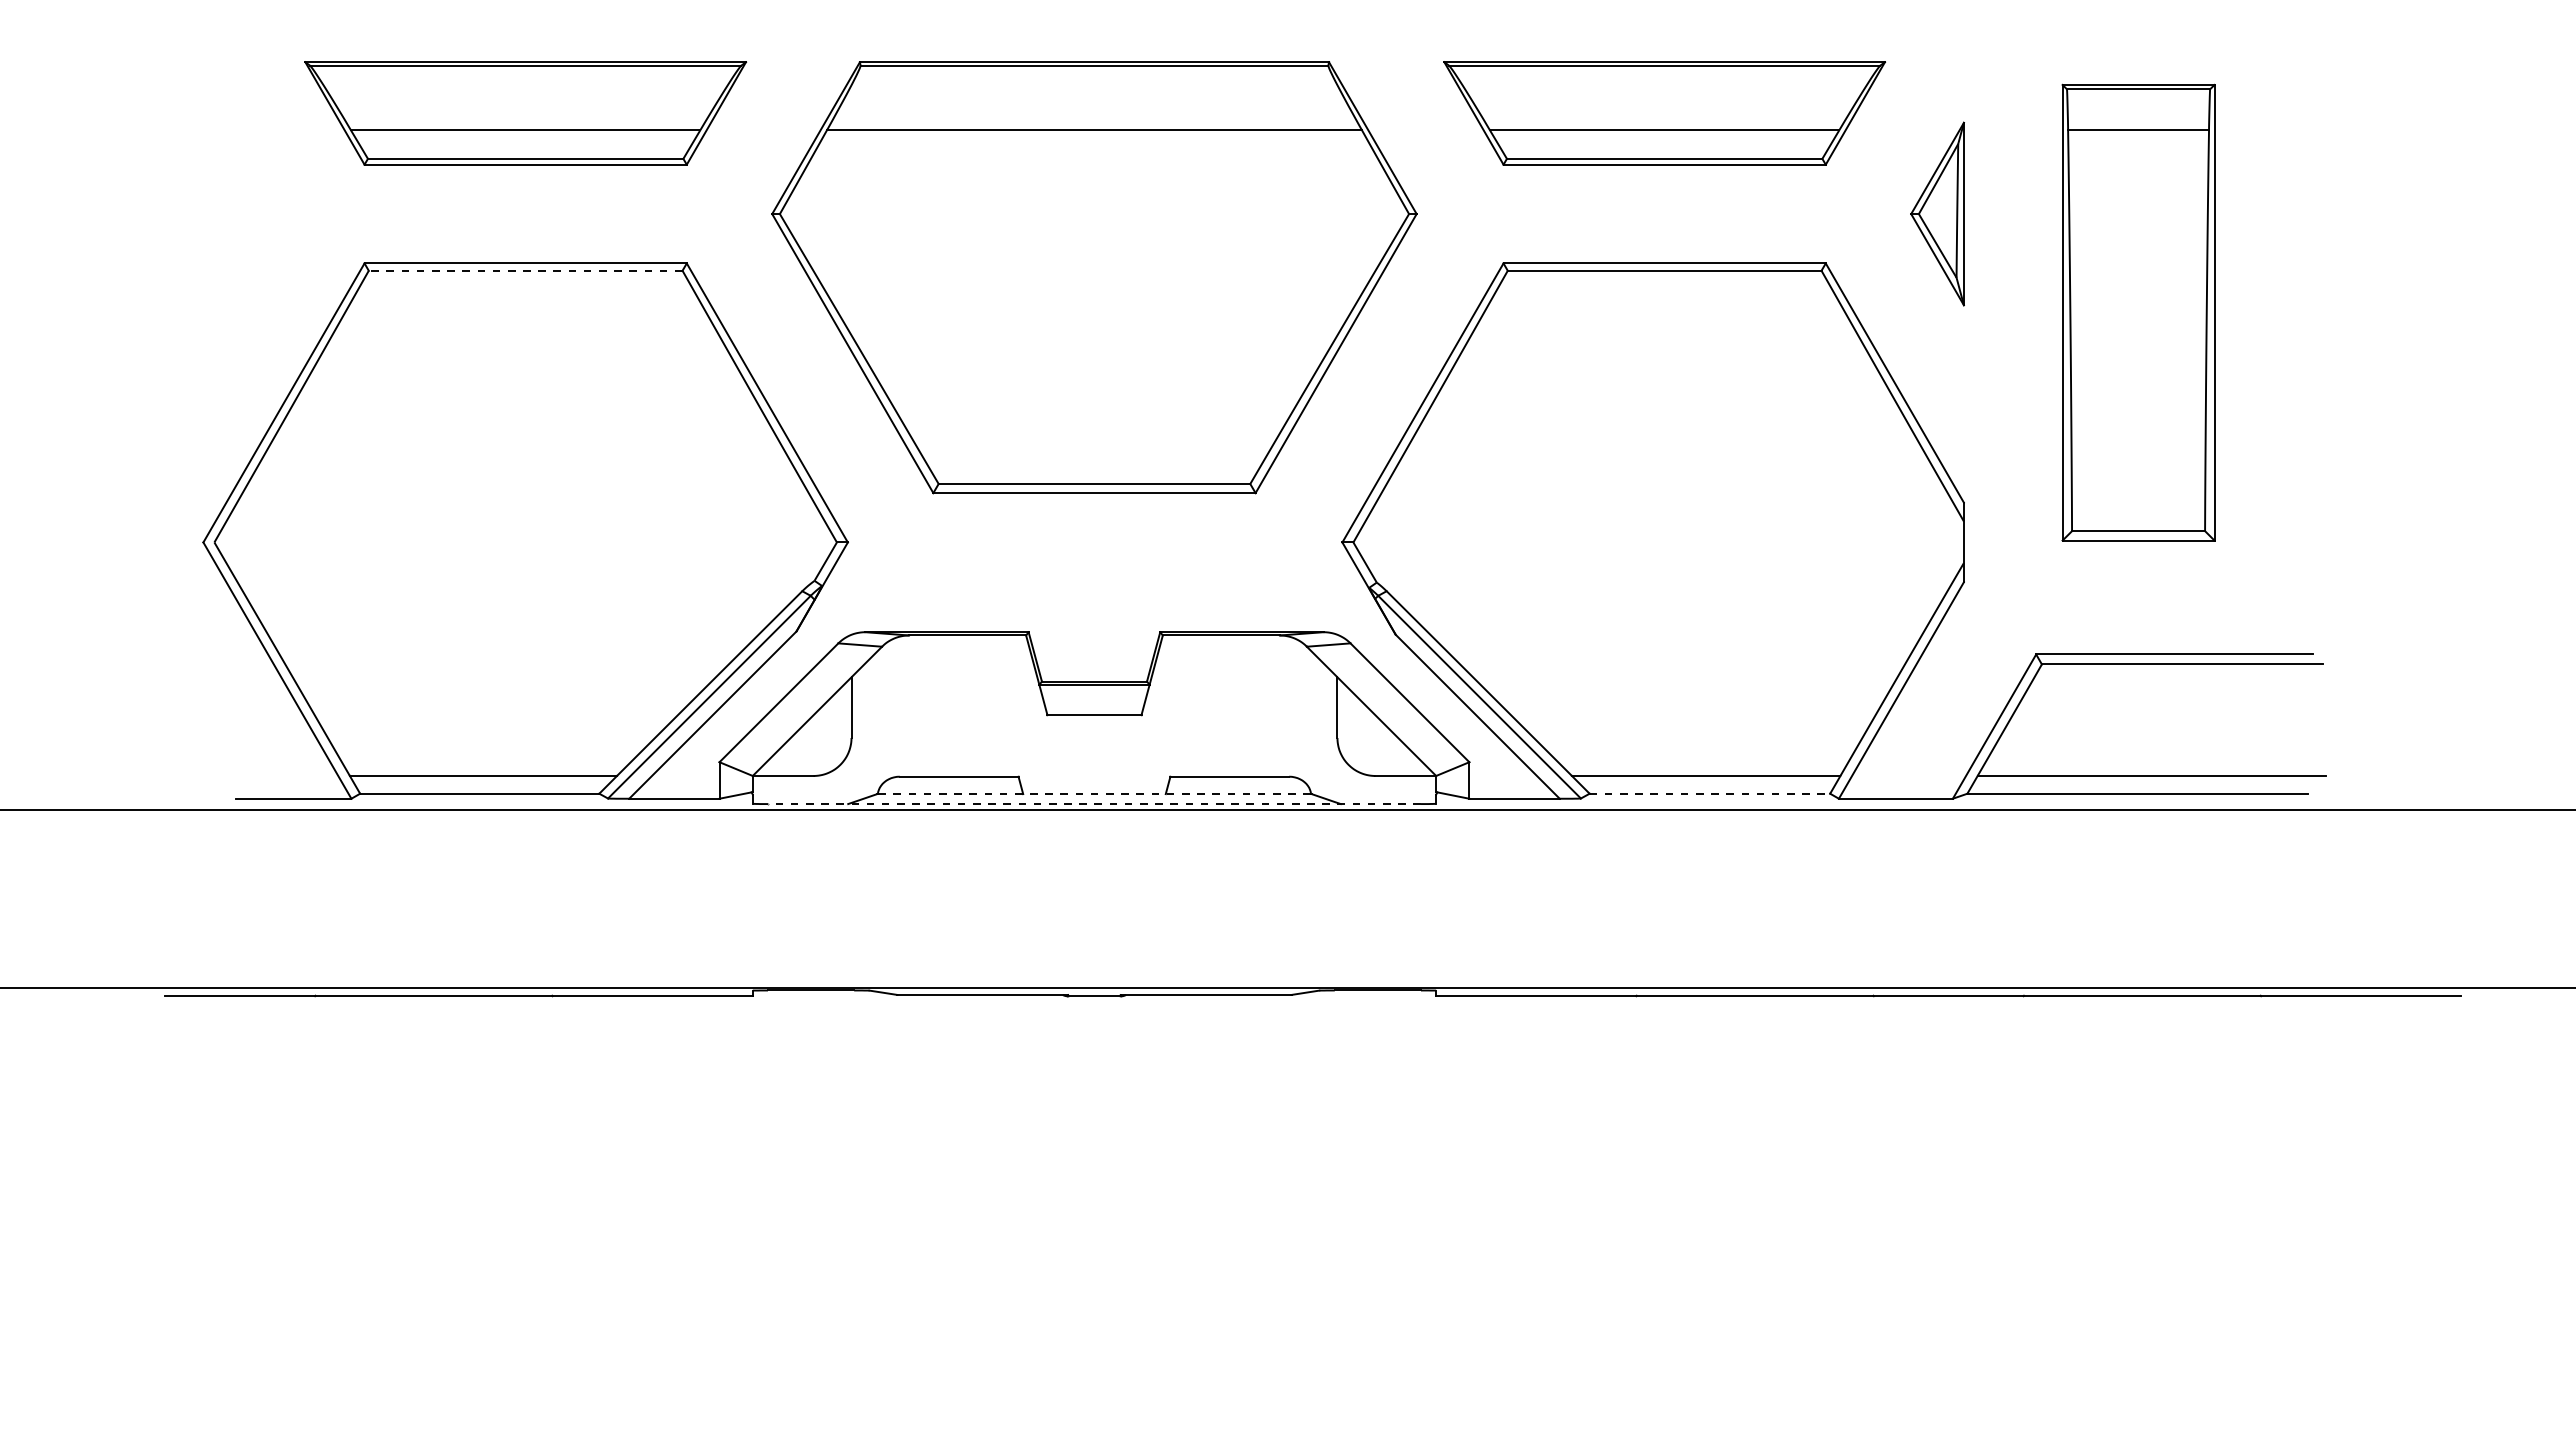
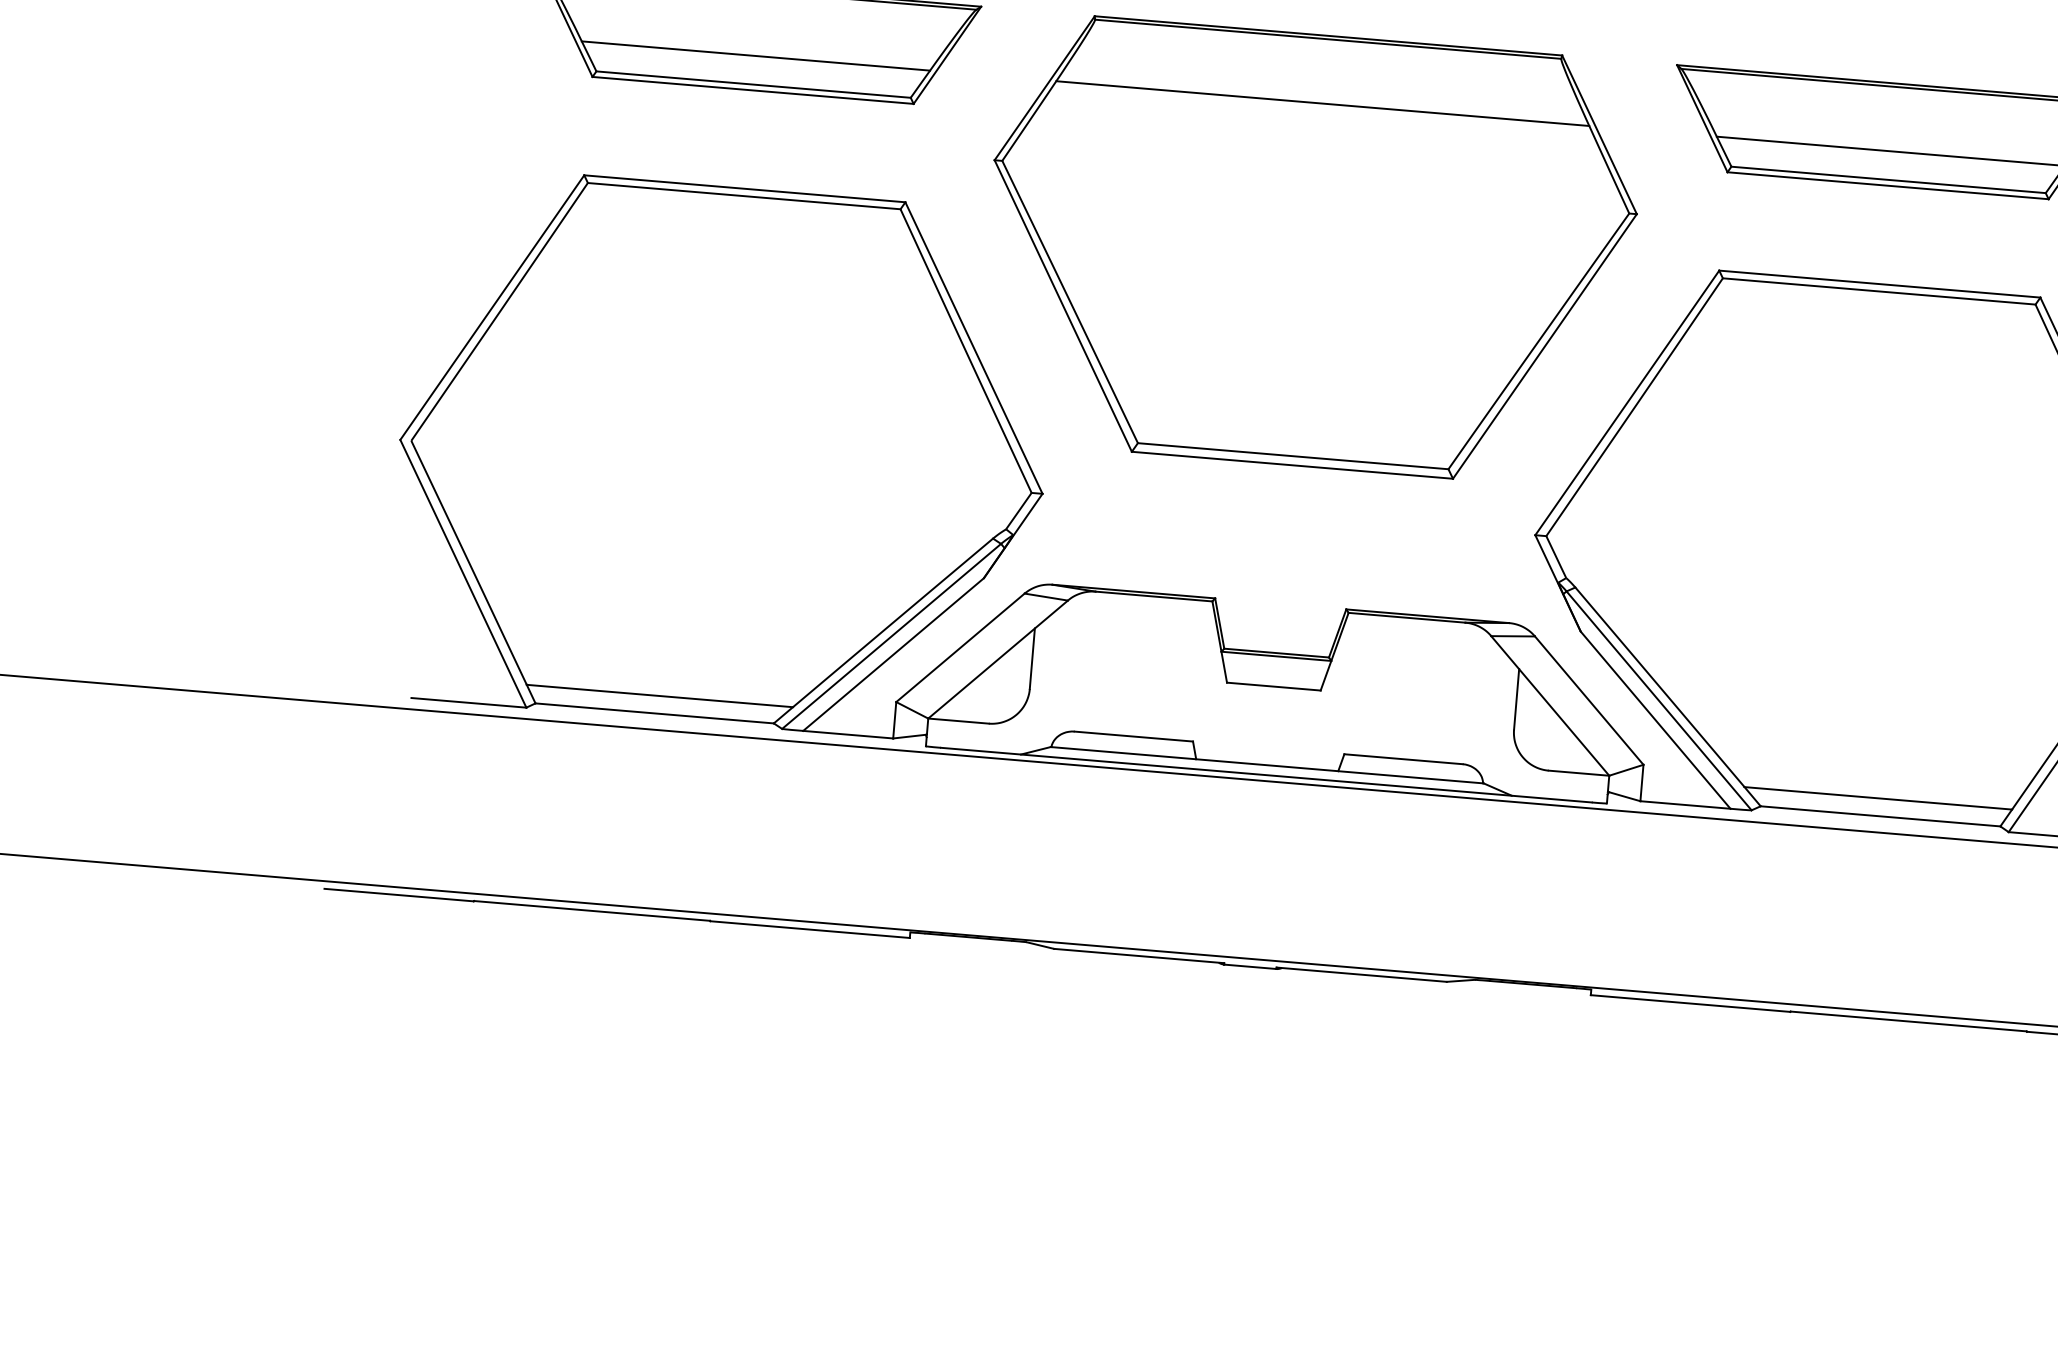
line: (525, 270) -> (744, 195), dashed -> solid
line: (1710, 793) -> (1881, 816), dashed -> solid
line: (1094, 794) -> (1267, 765), dashed -> solid
line: (1094, 804) -> (1266, 775), dashed -> solid

